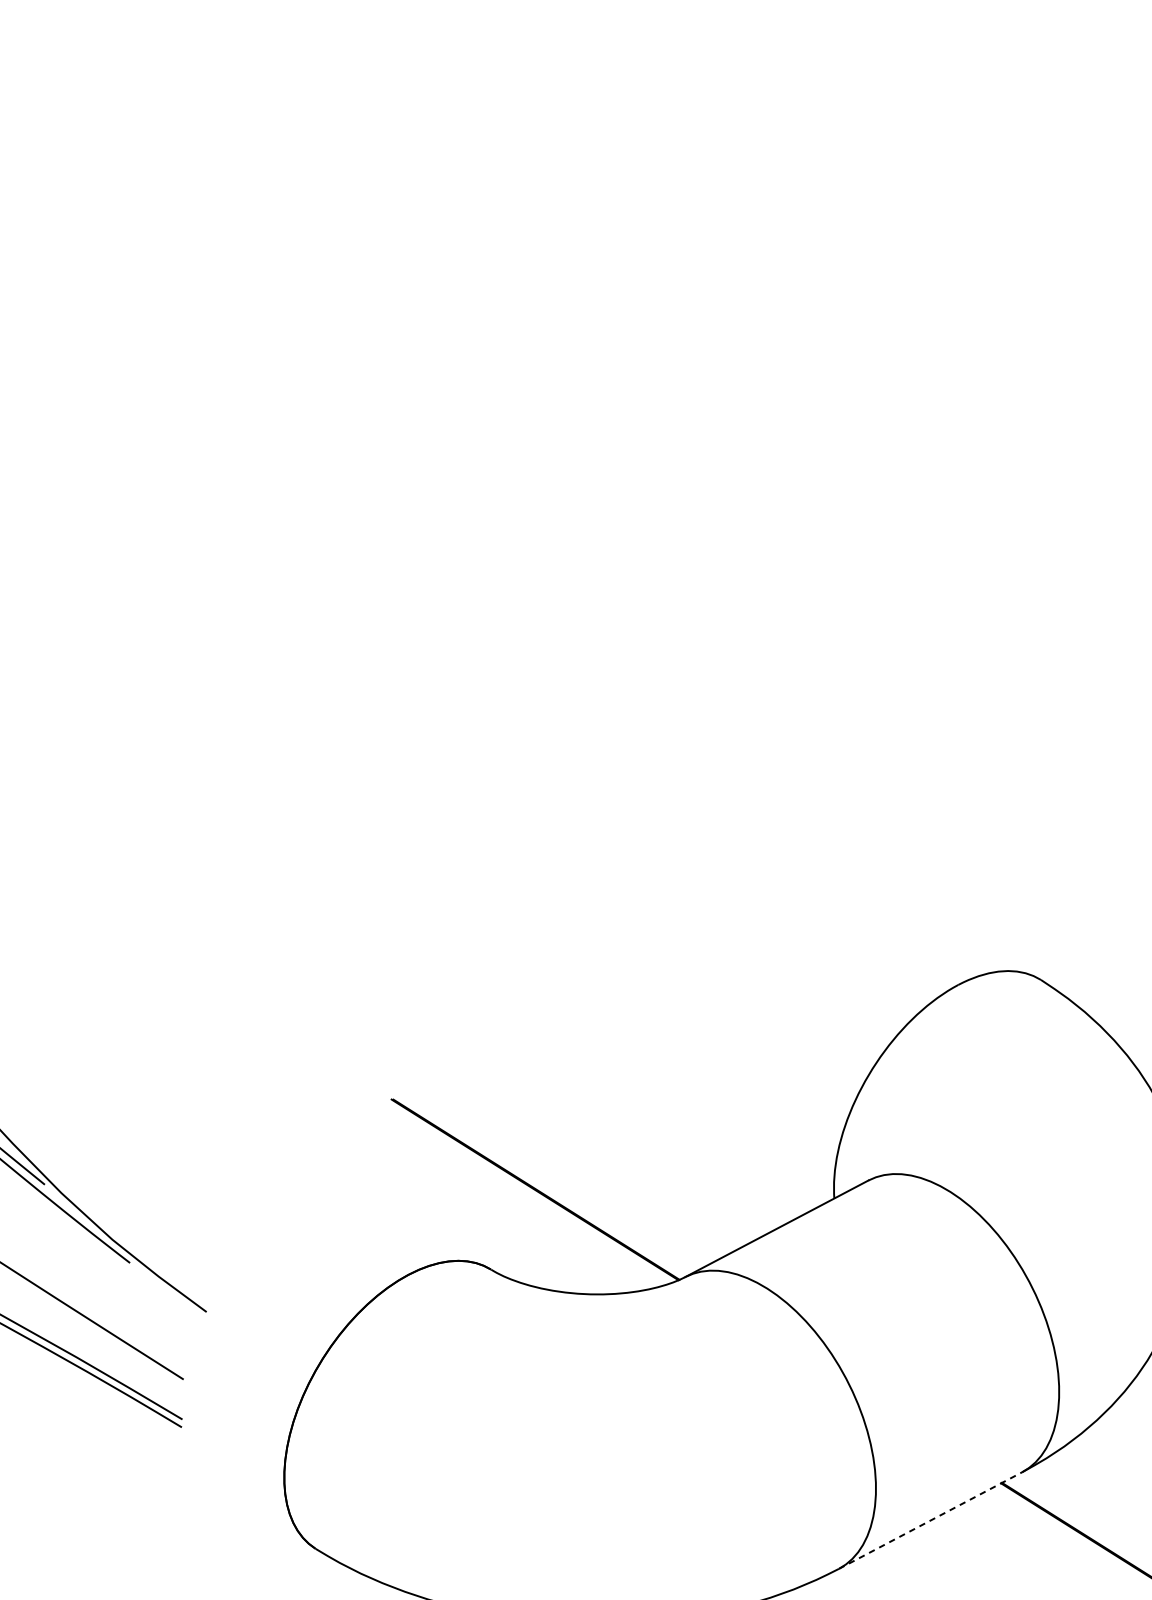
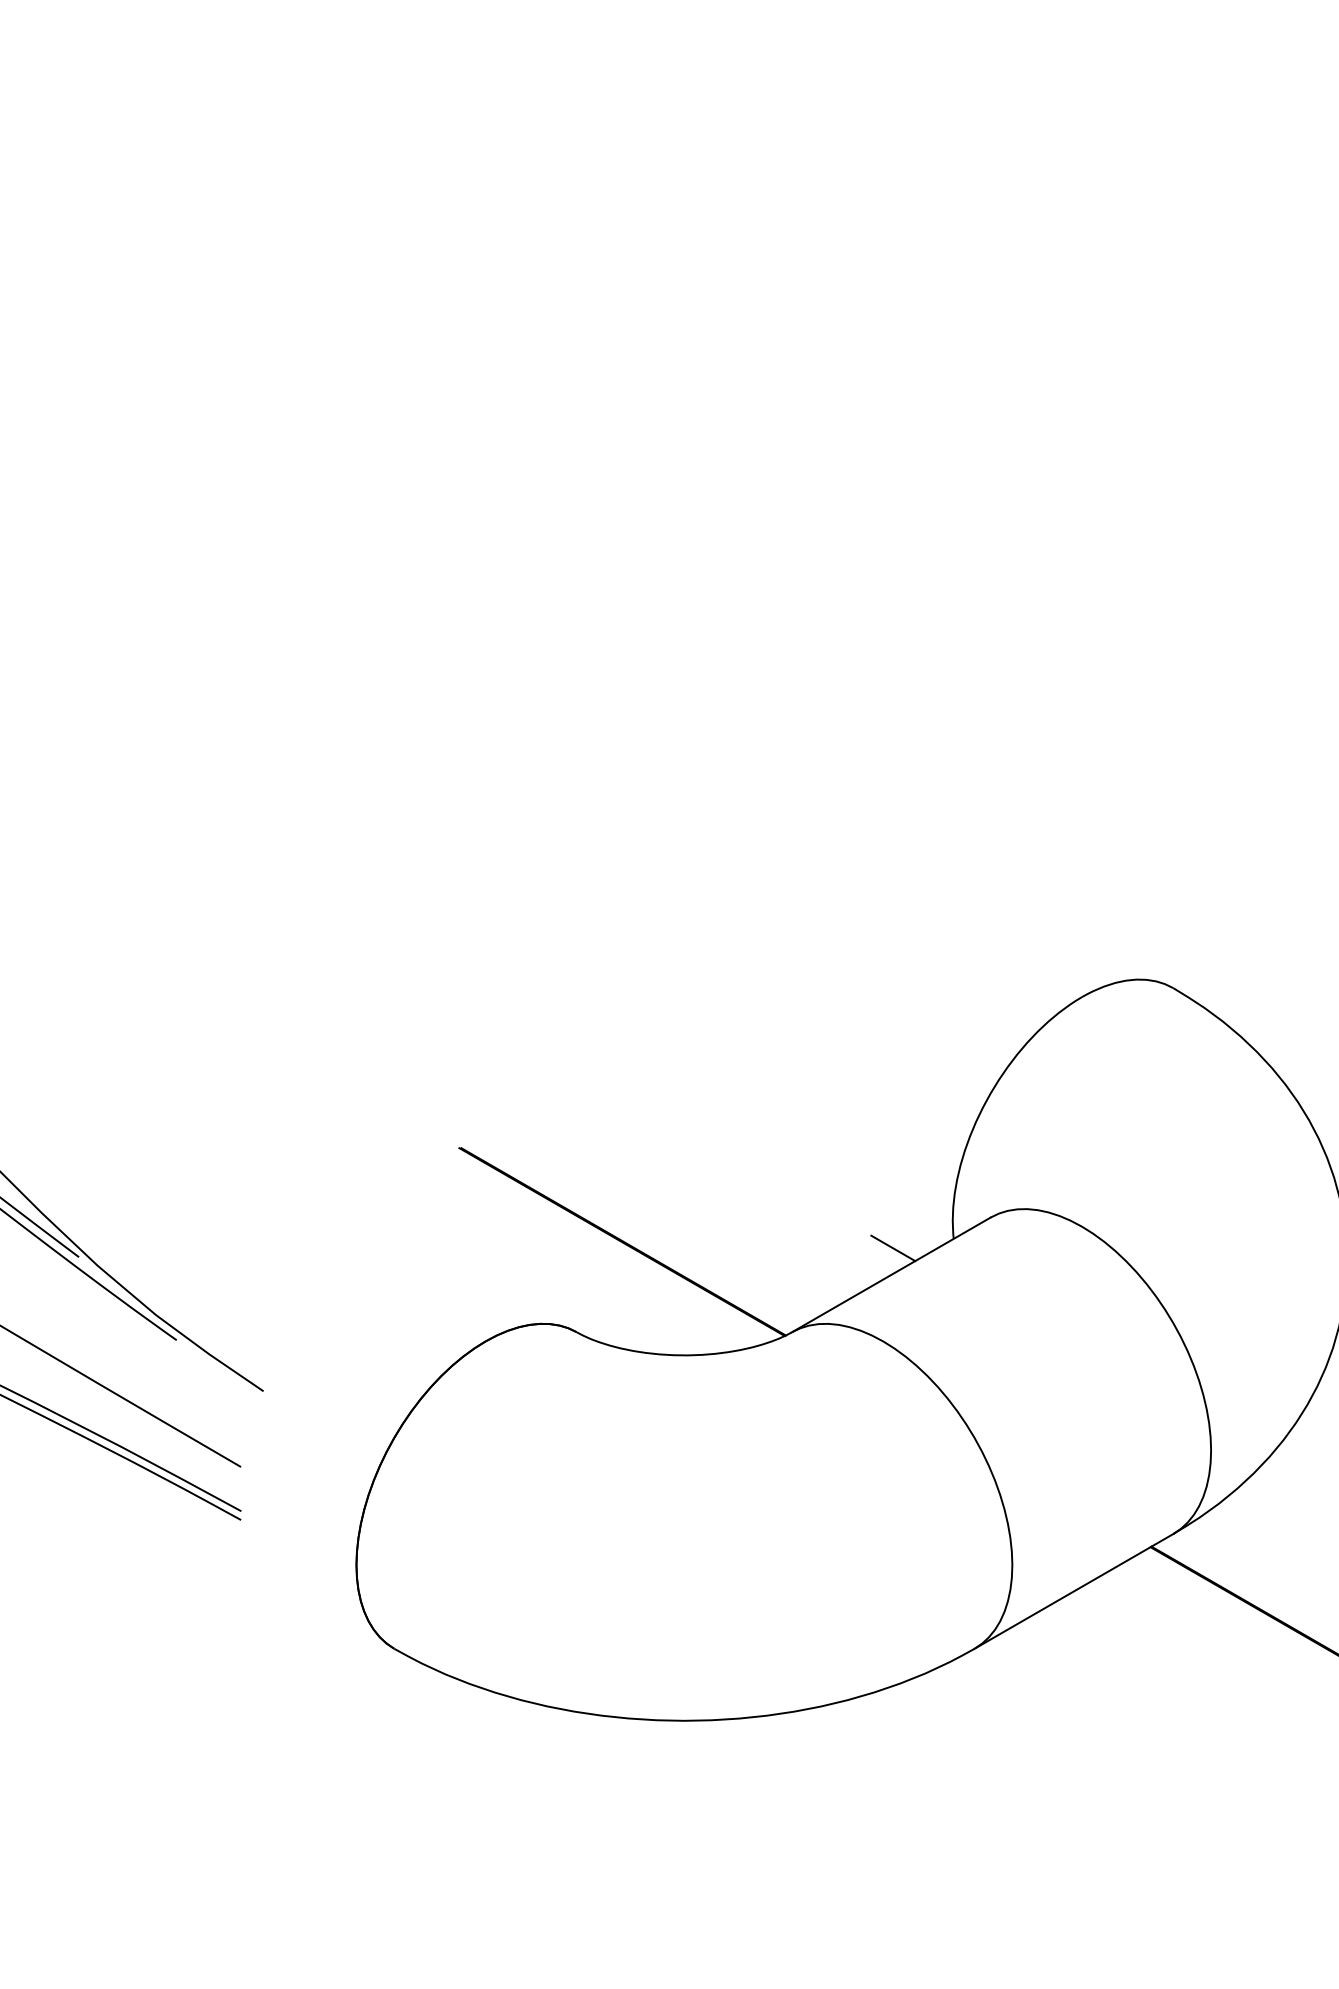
line: (779, 1205) -> (893, 1248), added
line: (930, 1520) -> (1073, 1591), dashed -> solid

